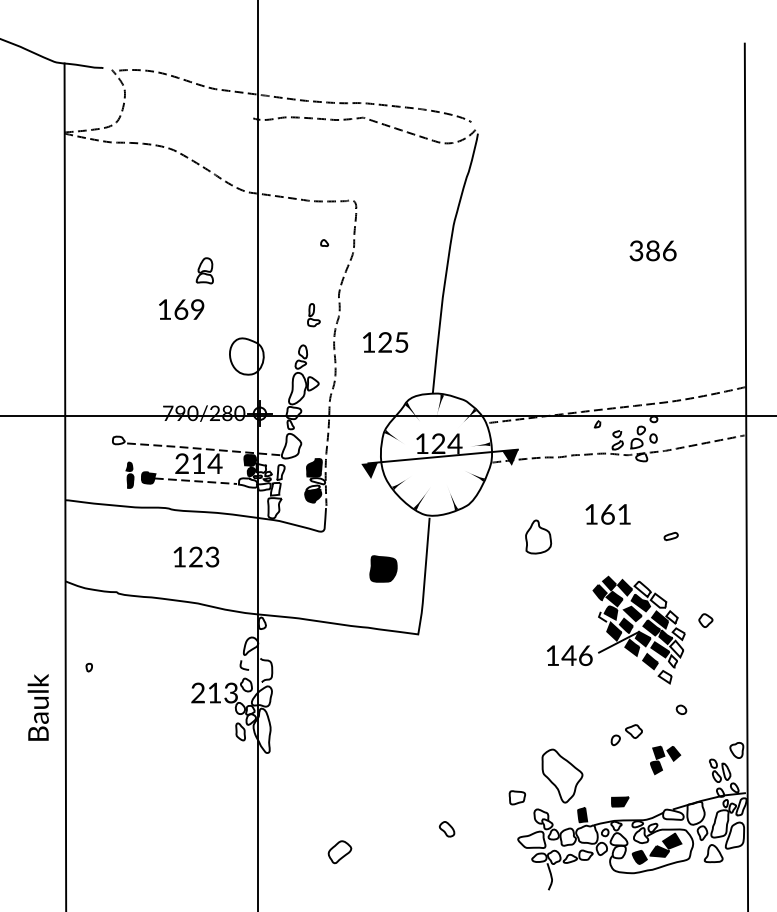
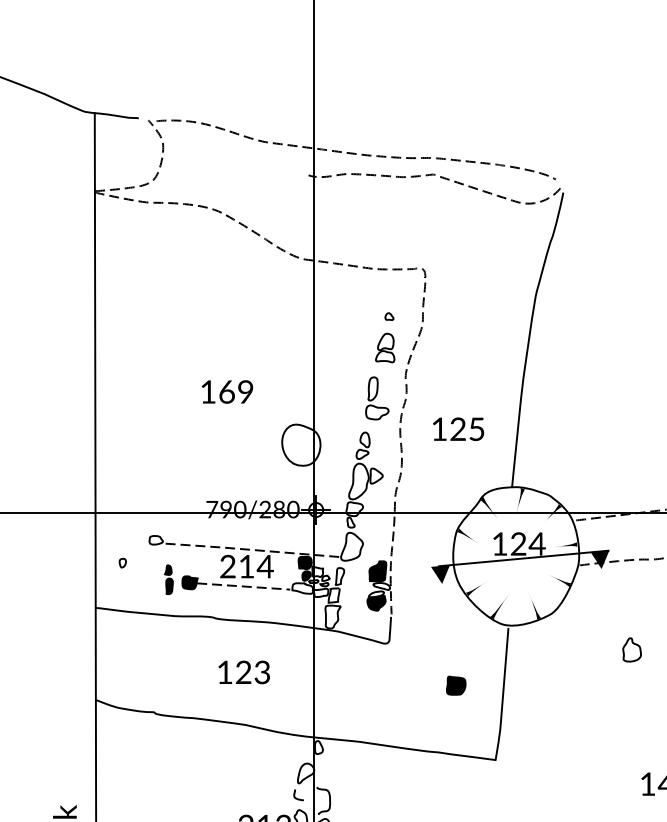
part: (204, 270) -> (384, 347), moved
part: (313, 314) -> (376, 397), size x1.67
part: (538, 537) -> (631, 650), size x0.62
part: (383, 568) -> (456, 685), size x0.62
part: (88, 667) -> (121, 562), moved

